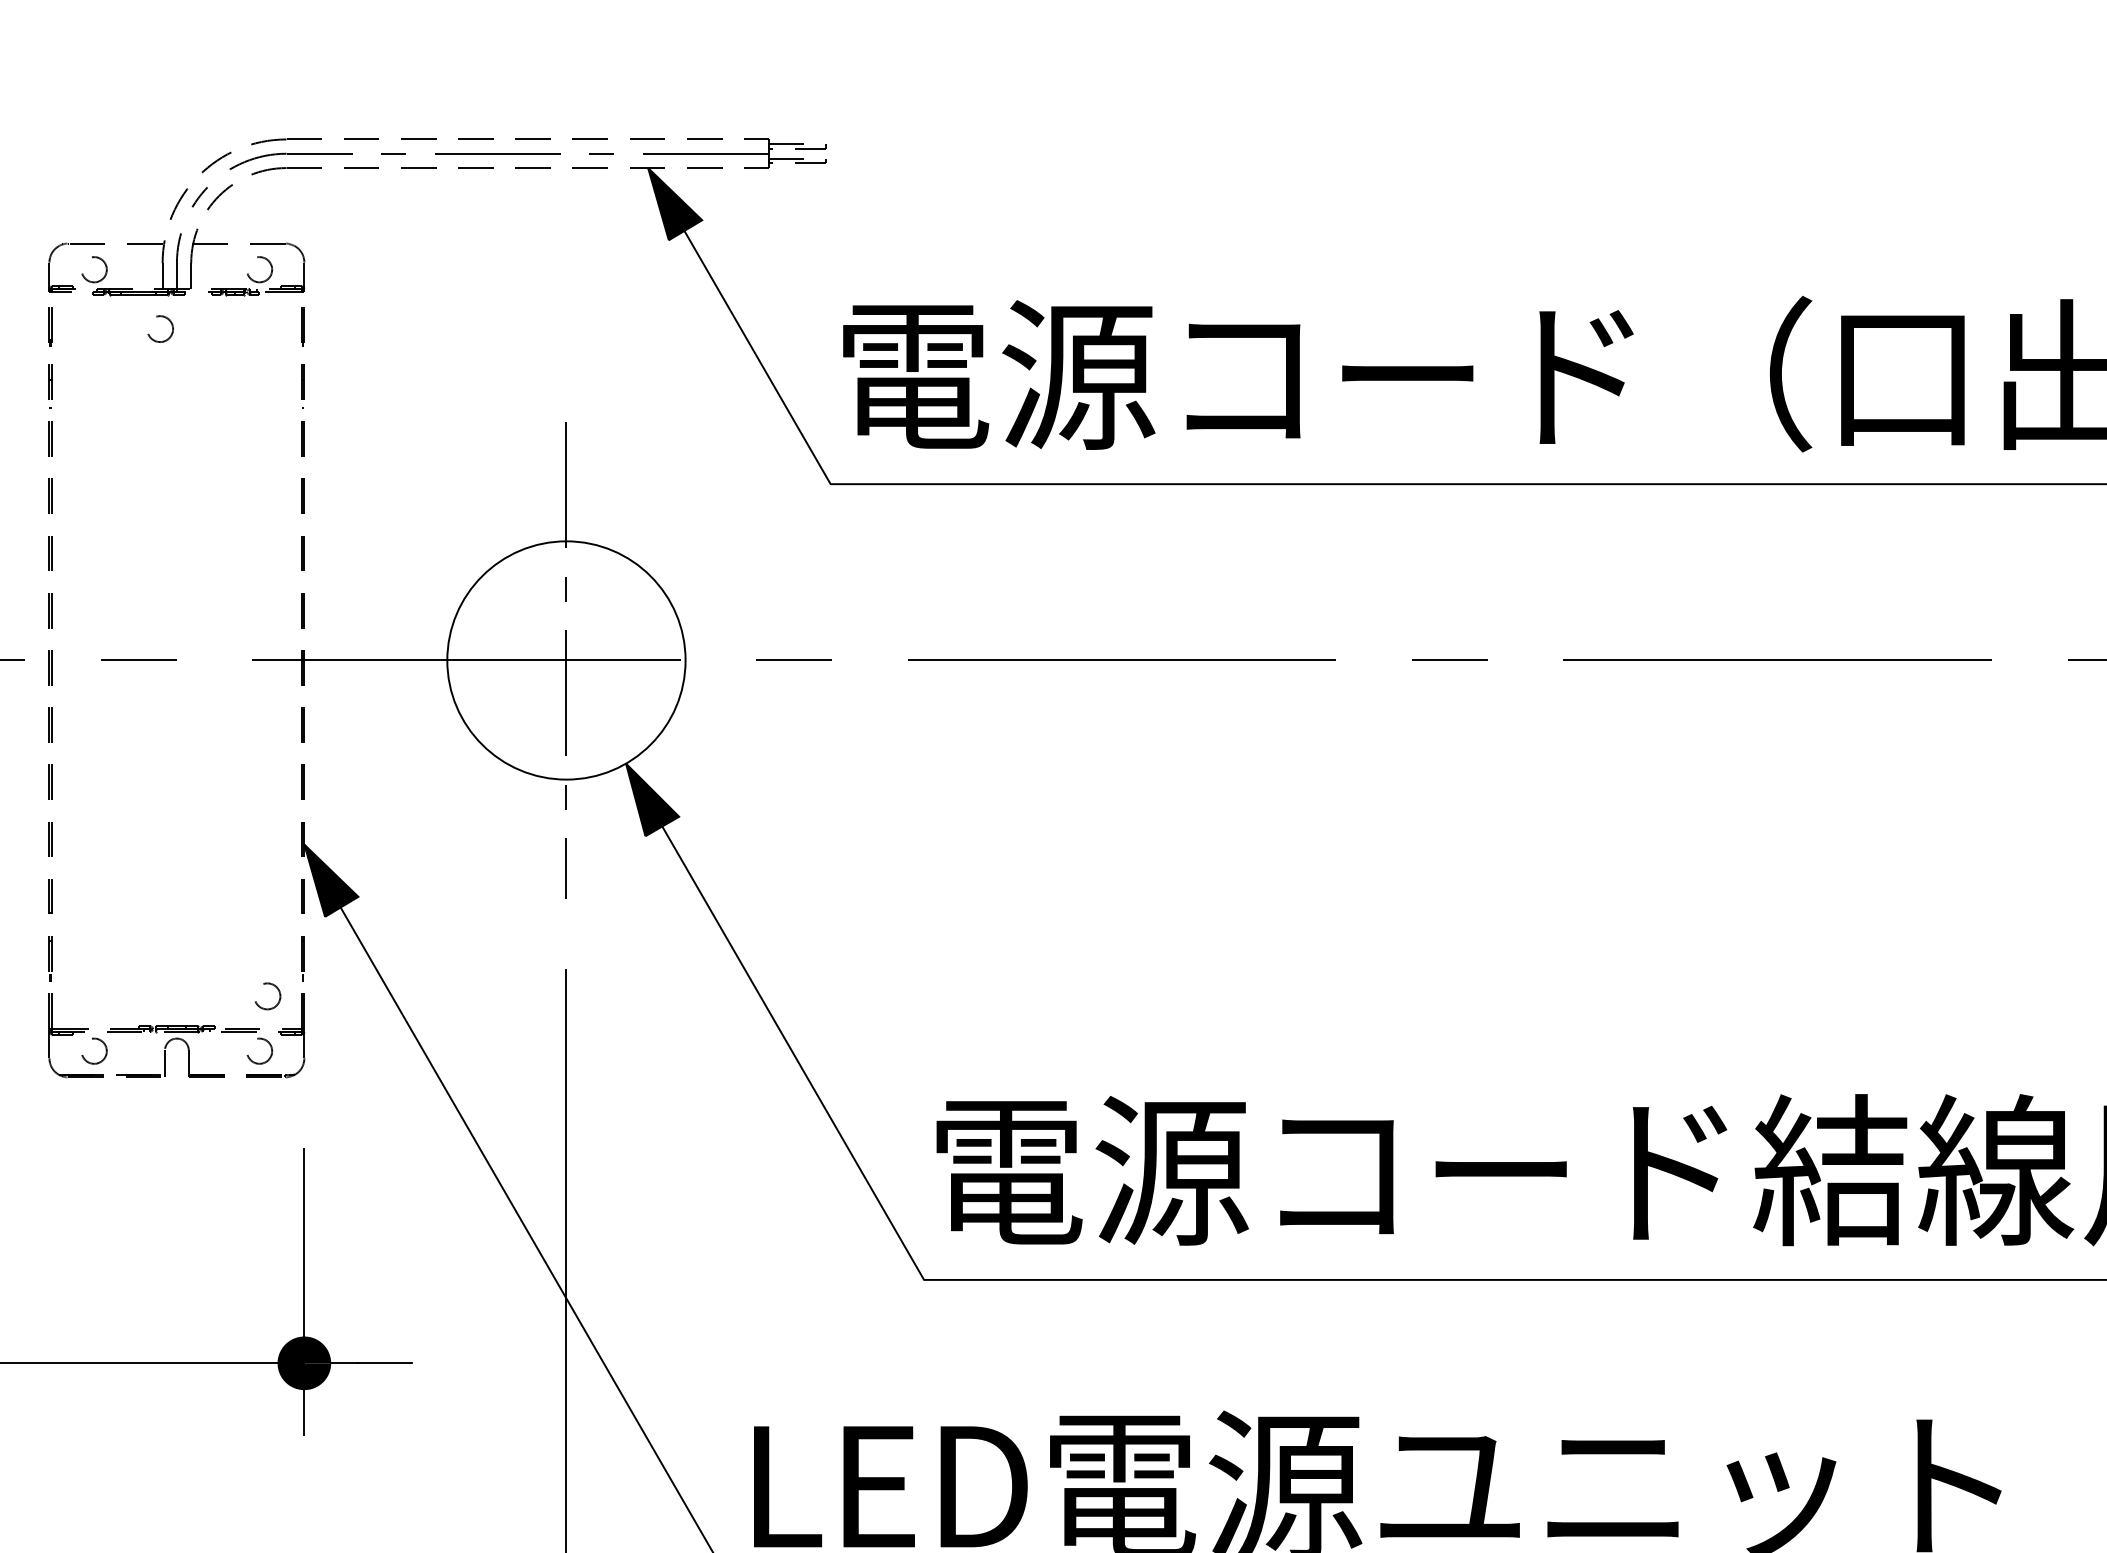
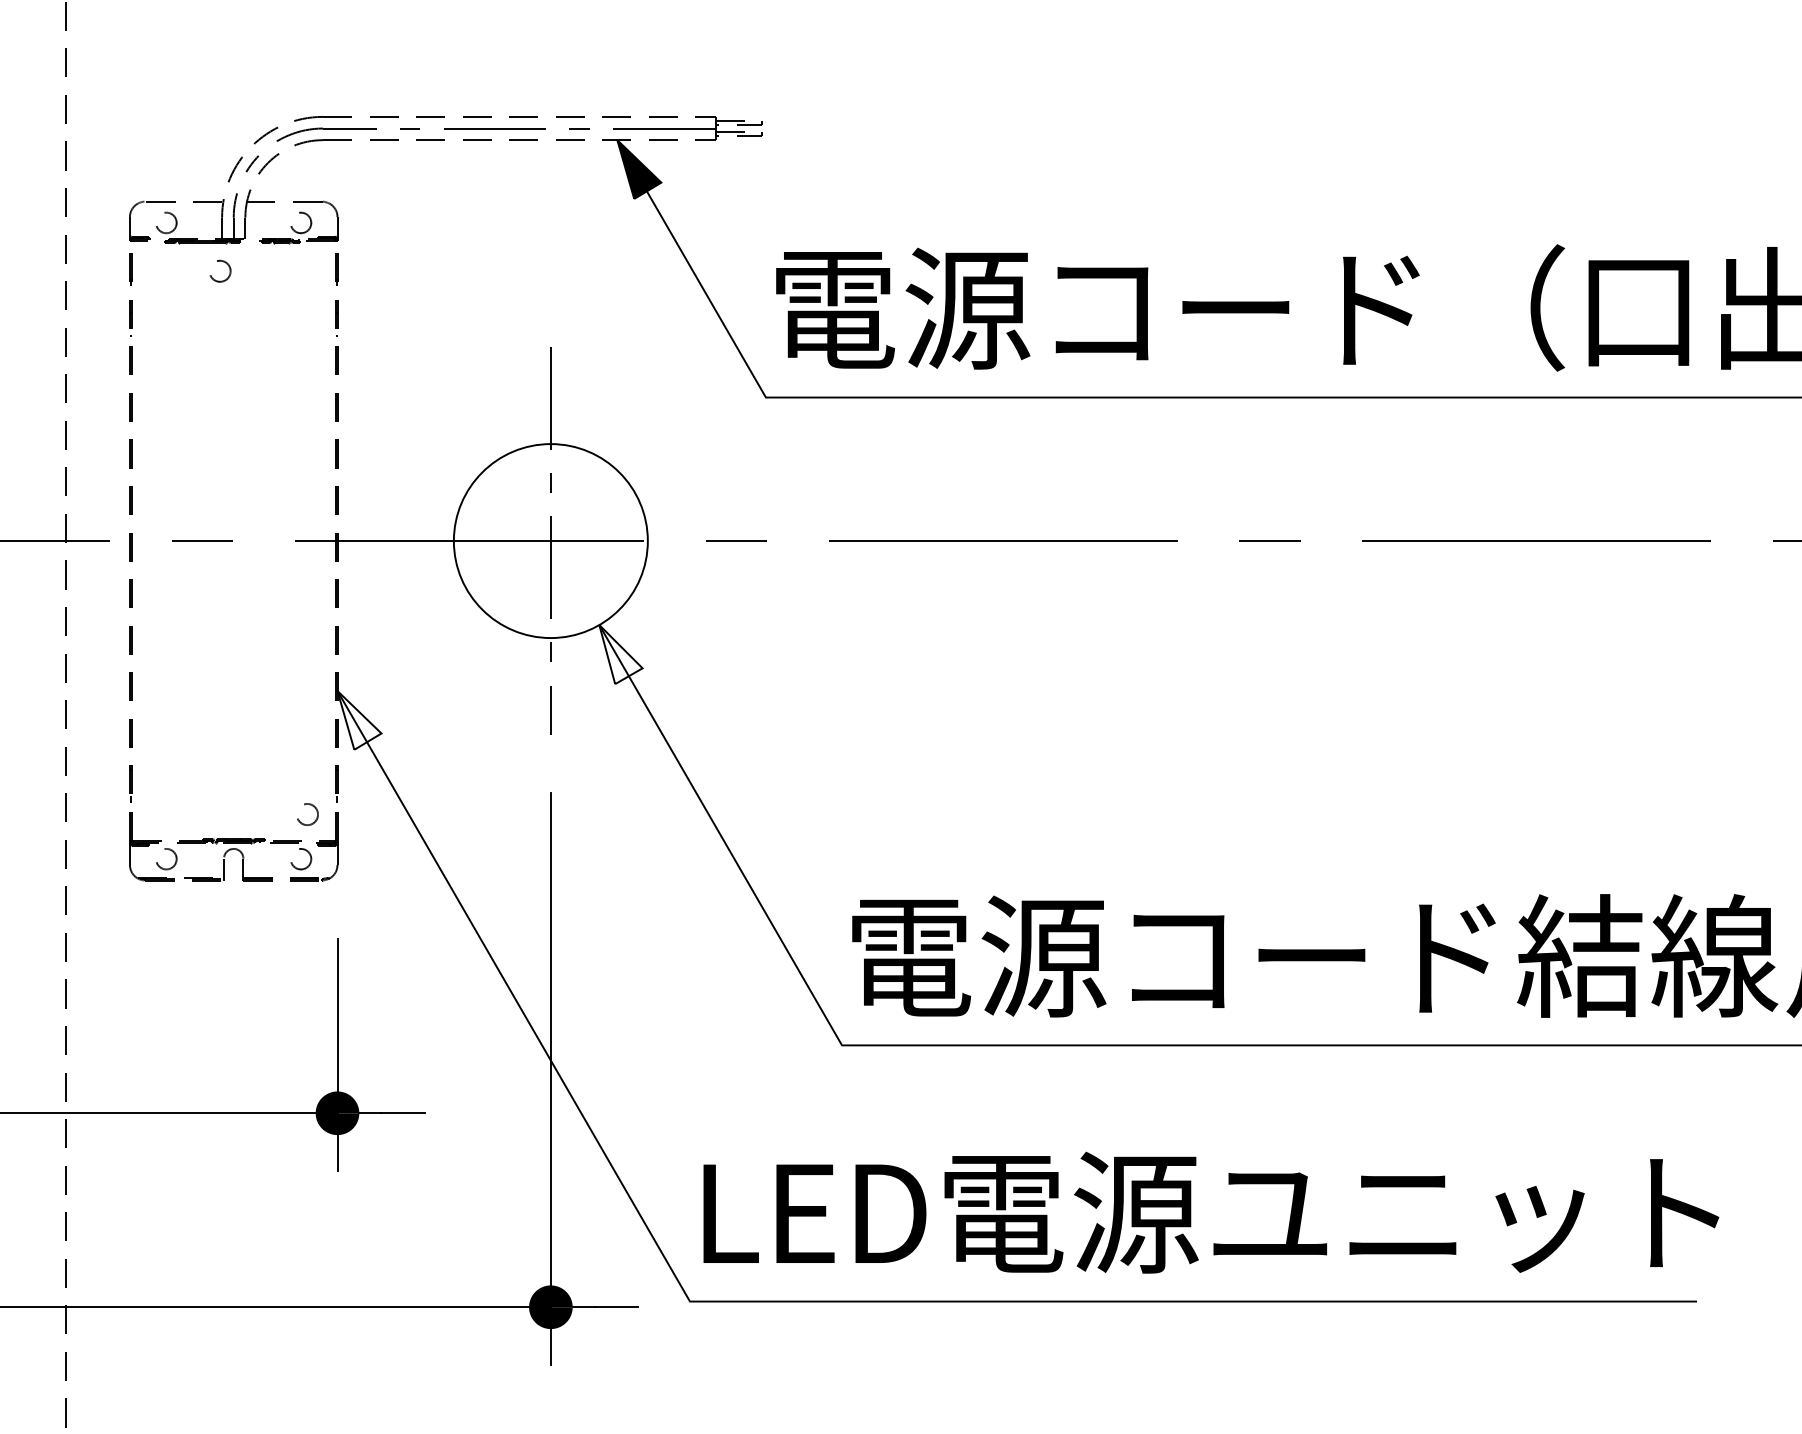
fill: (651, 799) -> (620, 654), removed
fill: (331, 880) -> (359, 720), removed

